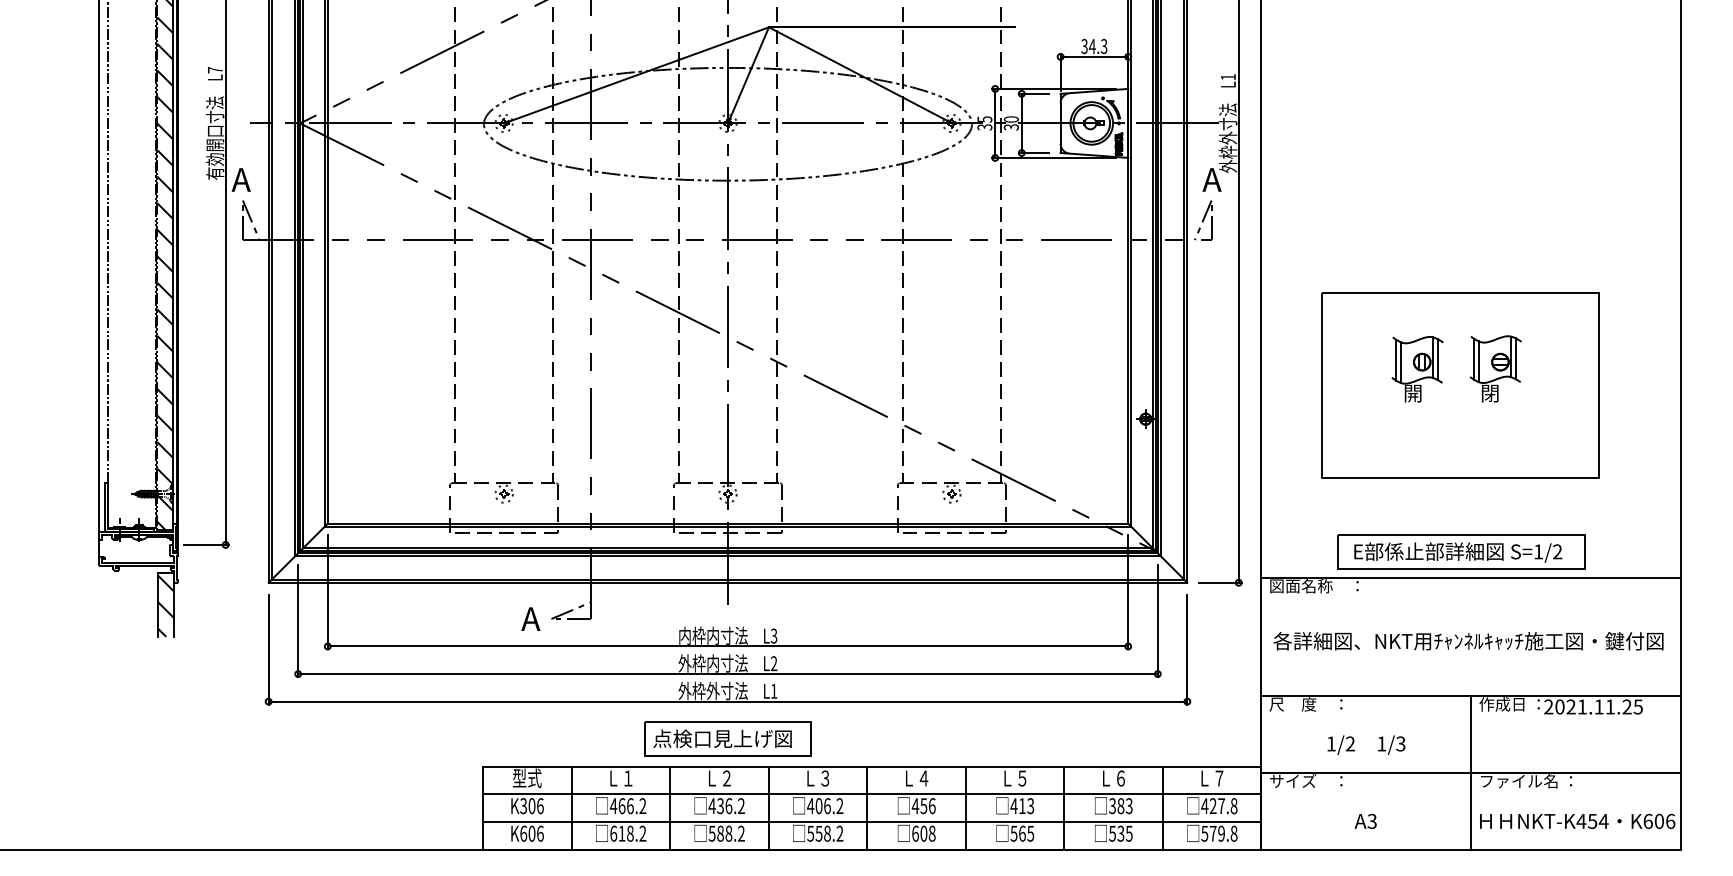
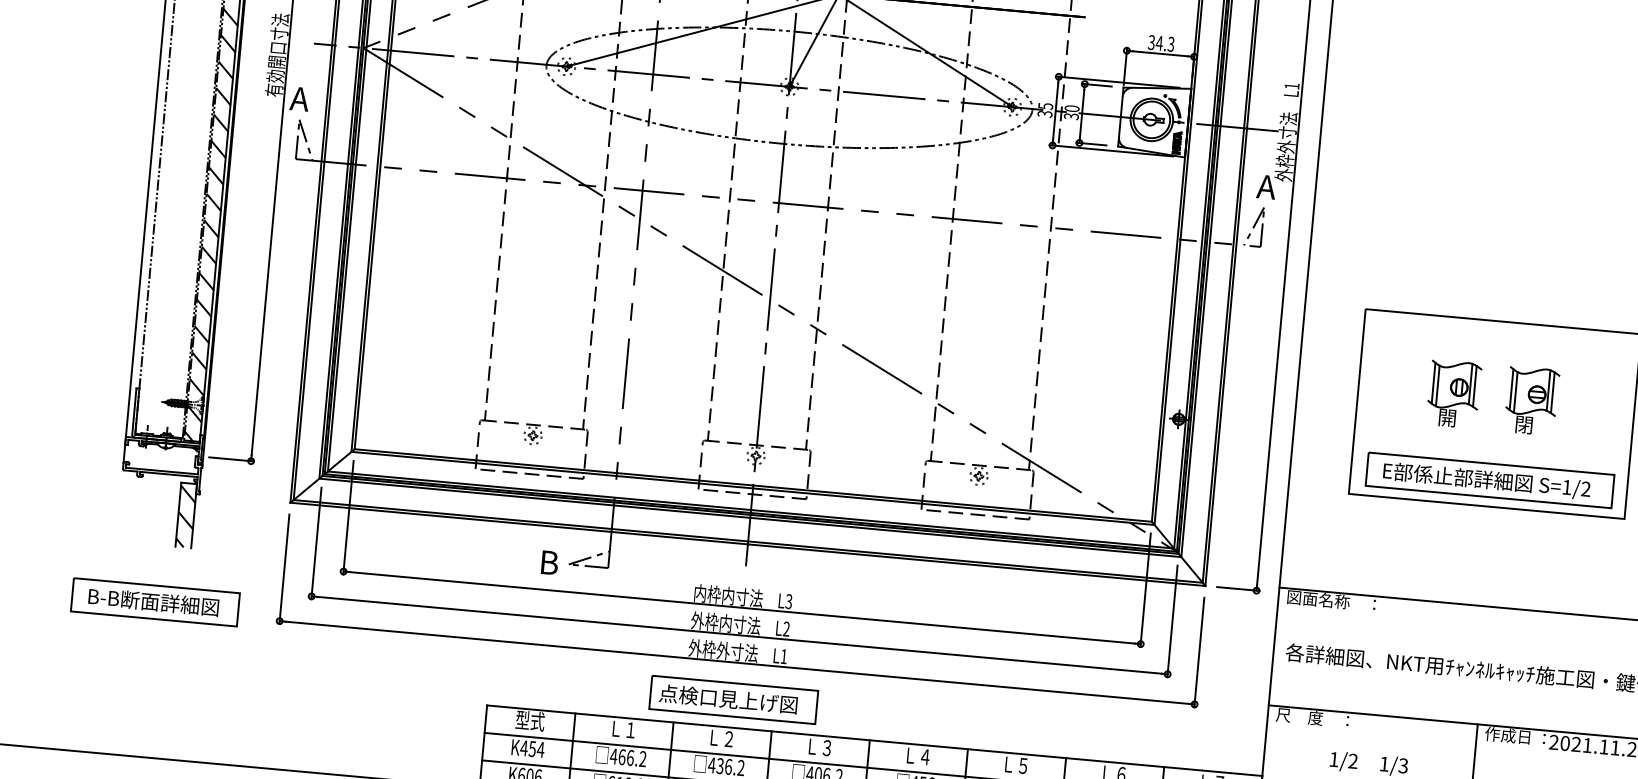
part: (1461, 551) -> (1490, 480), moved
text: (530, 618) -> (548, 562), A -> B
part: (143, 694) -> (155, 602), added
text: (531, 806) -> (531, 749), K306 -> K454

